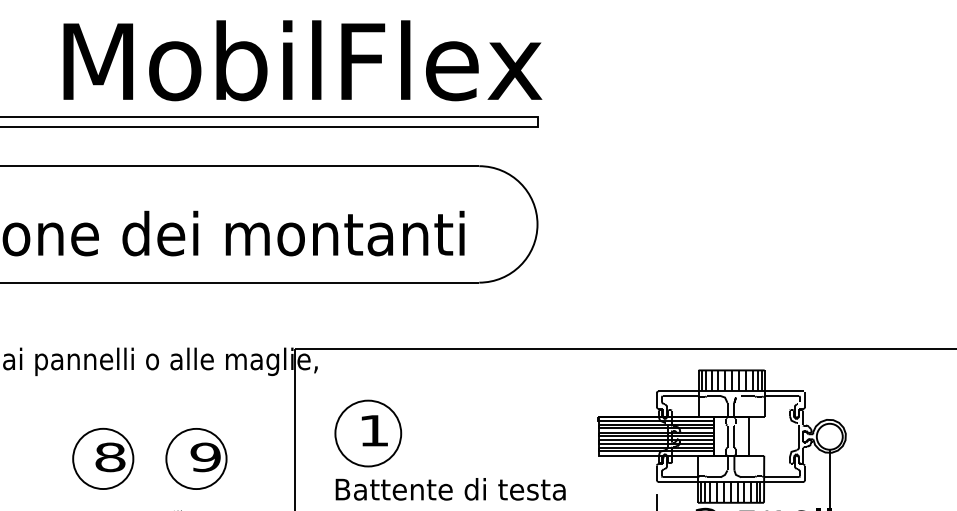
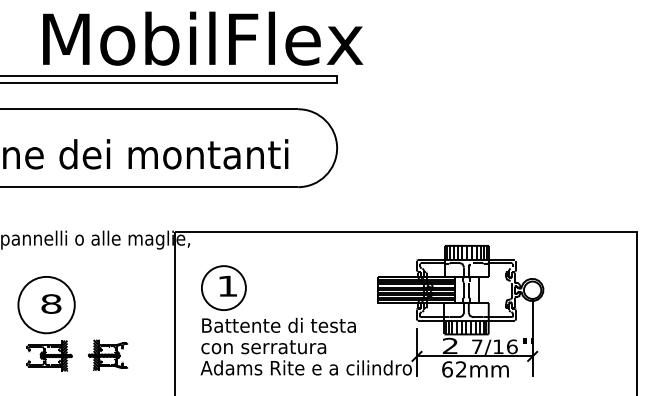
text: (303, 60) -> (203, 38), moved
circle: (103, 458) -> (46, 304), size x1.4
part: (195, 459) -> (108, 305), removed

